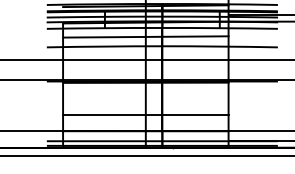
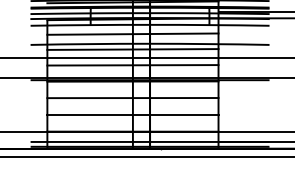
line: (145, 51) -> (132, 49), added
line: (145, 66) -> (132, 64), added
line: (145, 98) -> (132, 97), added

